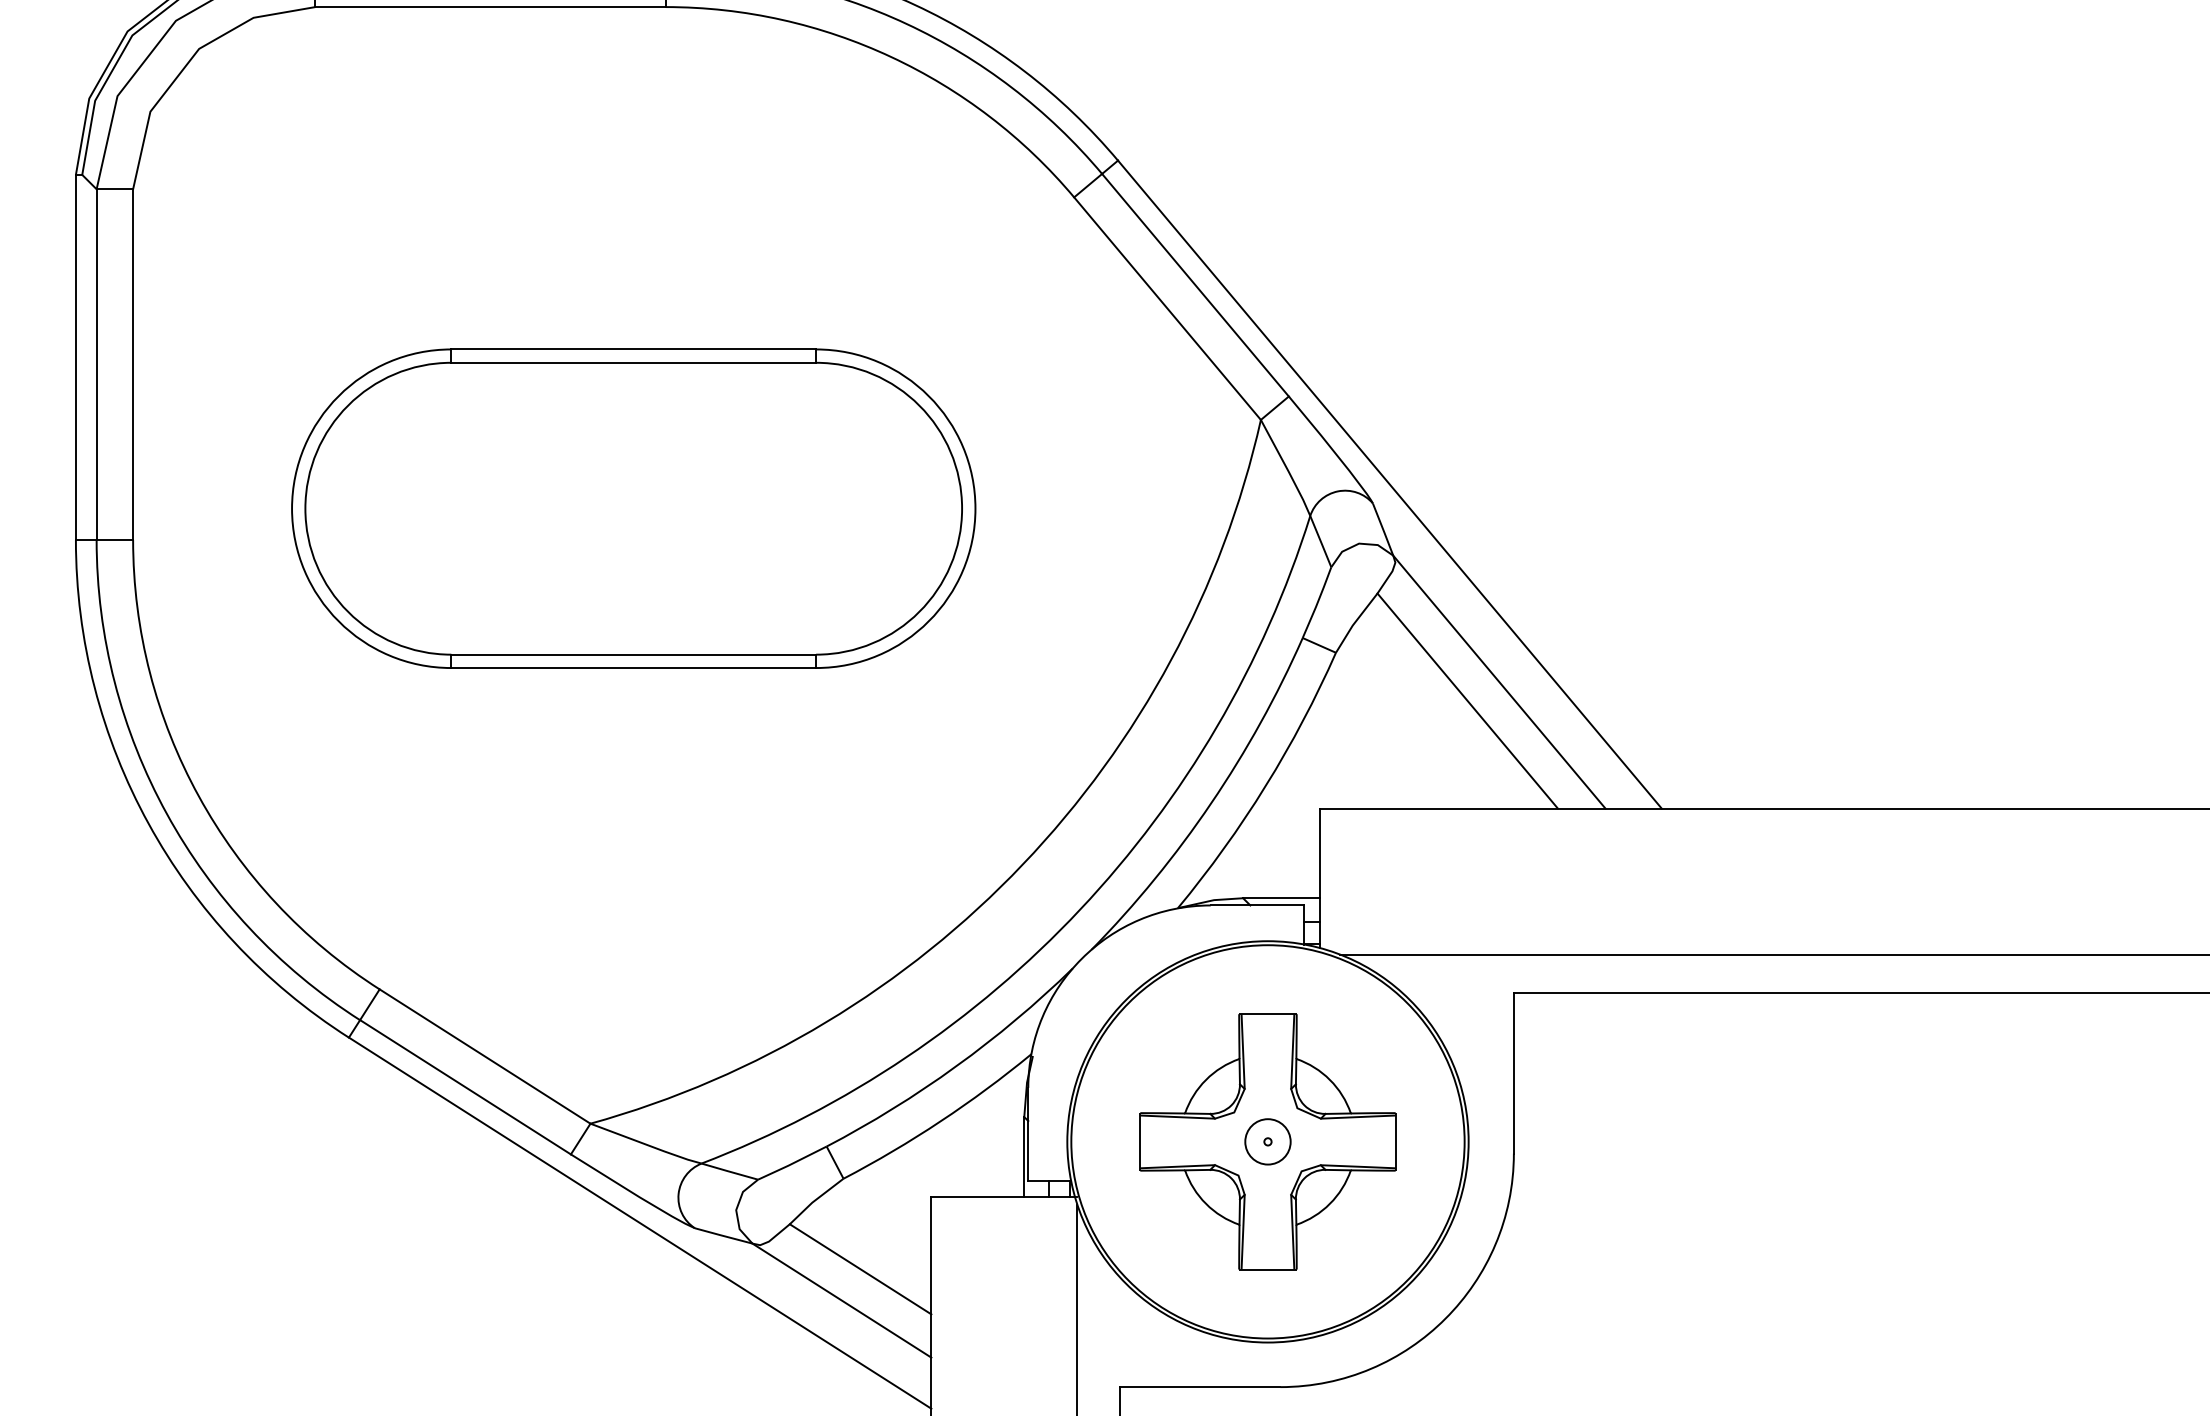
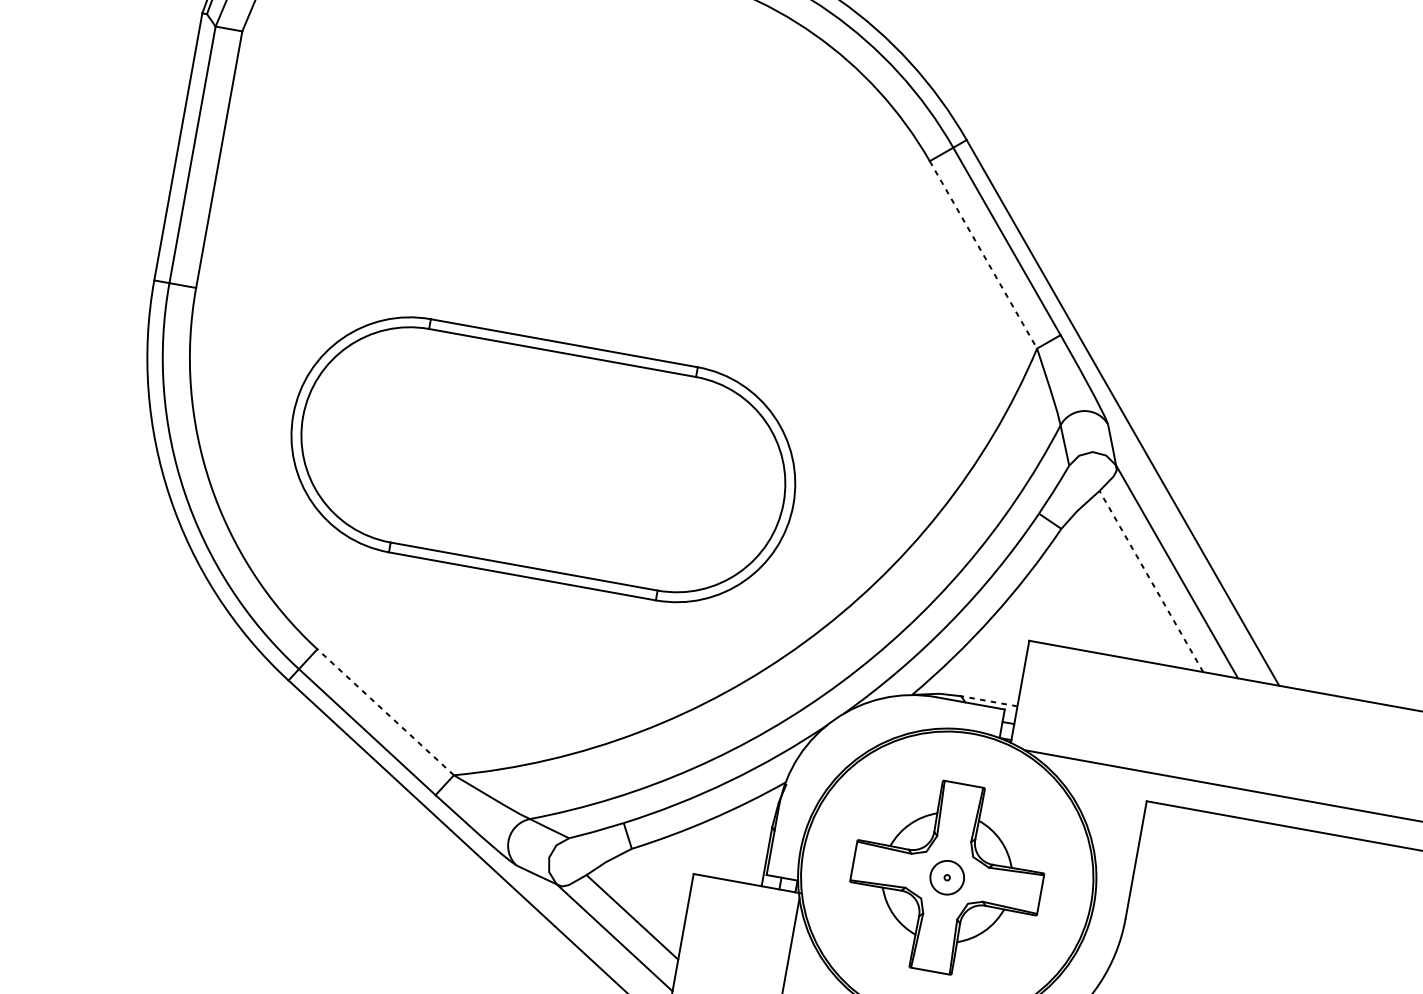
line: (1167, 309) -> (983, 255), solid -> dashed
part: (633, 508) -> (543, 459), moved
line: (1467, 700) -> (1151, 581), solid -> dashed
line: (1281, 898) -> (989, 701), solid -> dashed
line: (485, 1056) -> (385, 712), solid -> dashed

